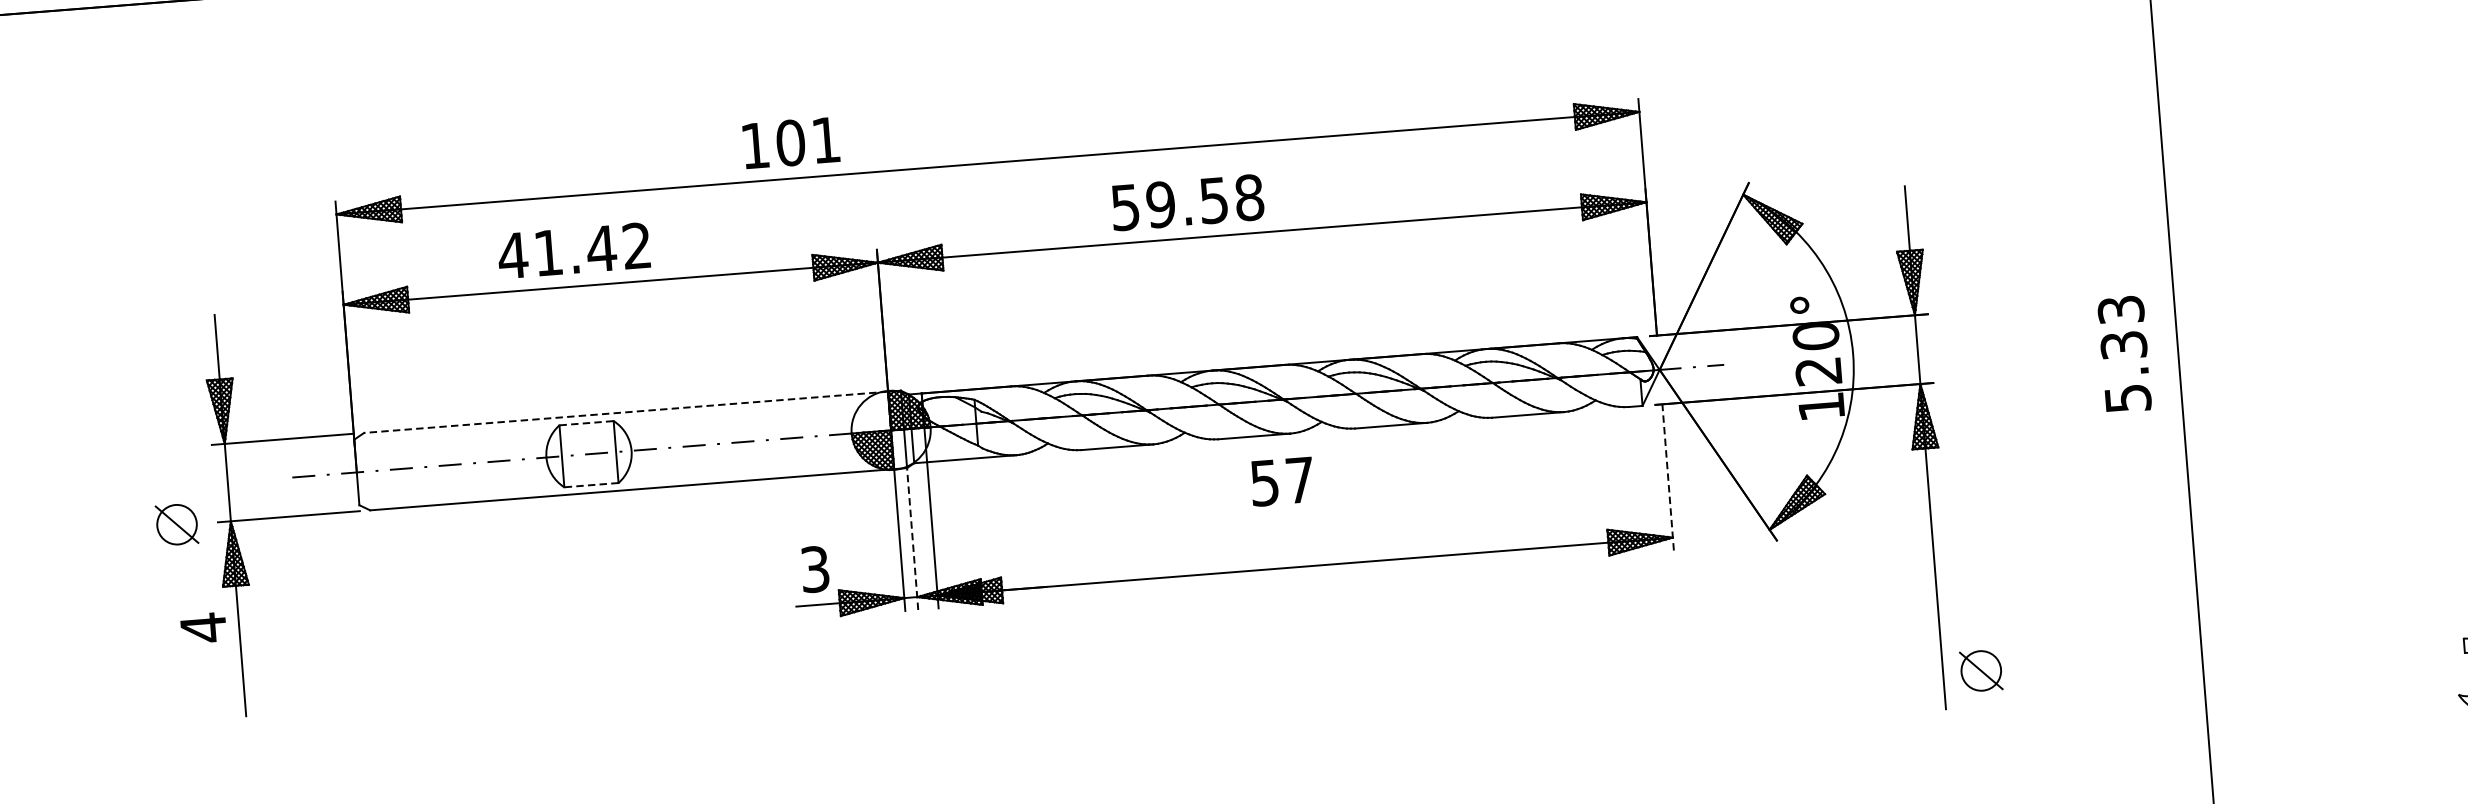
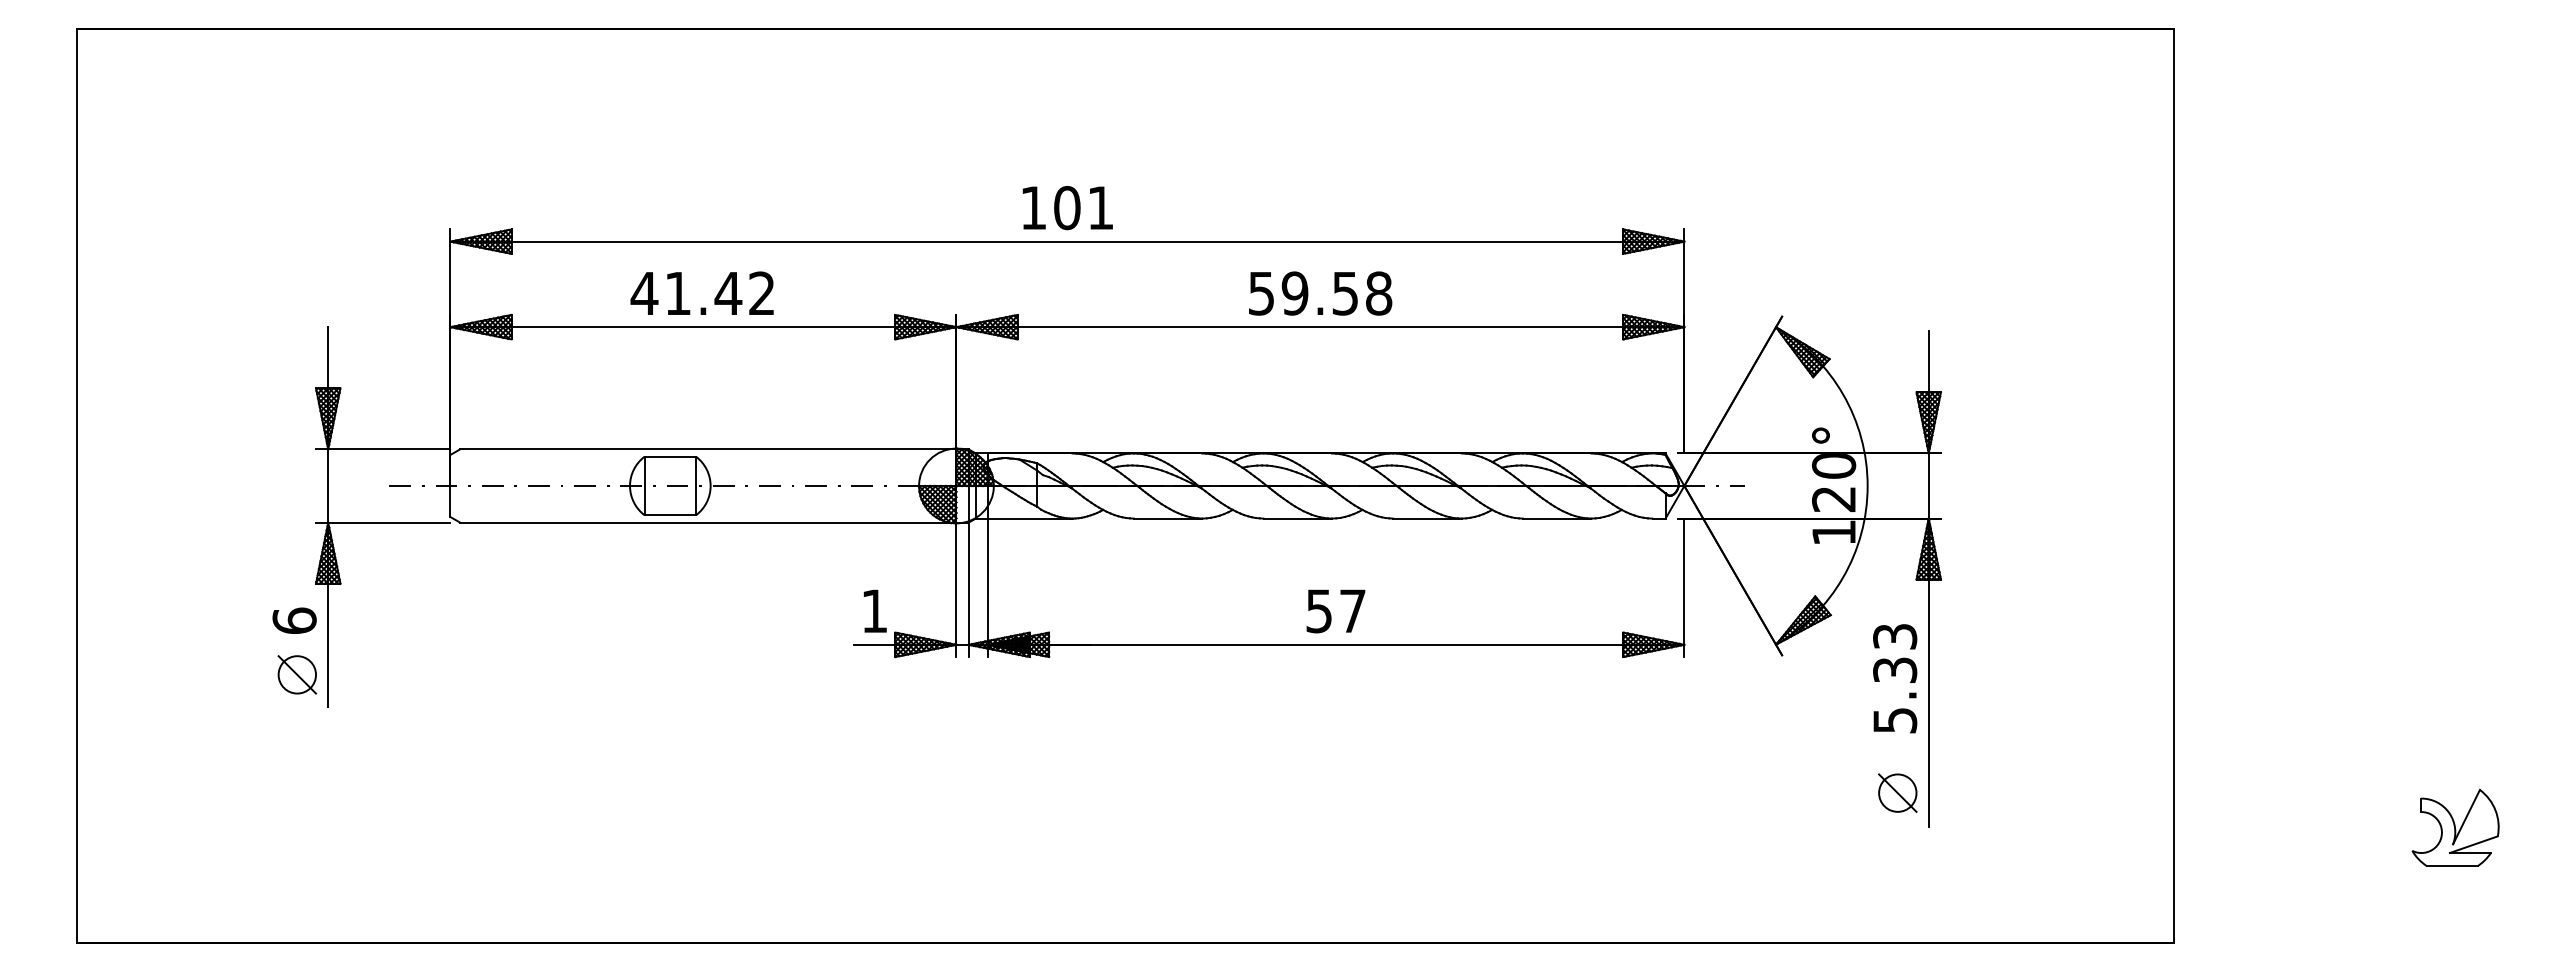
text: (791, 143) -> (1067, 208), moved
text: (1187, 202) -> (1320, 293), moved
text: (573, 249) -> (701, 292), moved
text: (2124, 354) -> (1895, 678), moved
line: (625, 412) -> (707, 449), dashed -> solid
line: (586, 423) -> (670, 456), dashed -> solid
line: (1668, 477) -> (1684, 587), dashed -> solid
text: (1281, 481) -> (1335, 611), moved
line: (591, 485) -> (670, 515), dashed -> solid
part: (177, 524) -> (297, 674), moved
line: (912, 538) -> (968, 589), dashed -> solid
text: (815, 569) -> (874, 611), 3 -> 1
text: (203, 628) -> (294, 621), 4 -> 6
part: (1980, 670) -> (1897, 792), moved

